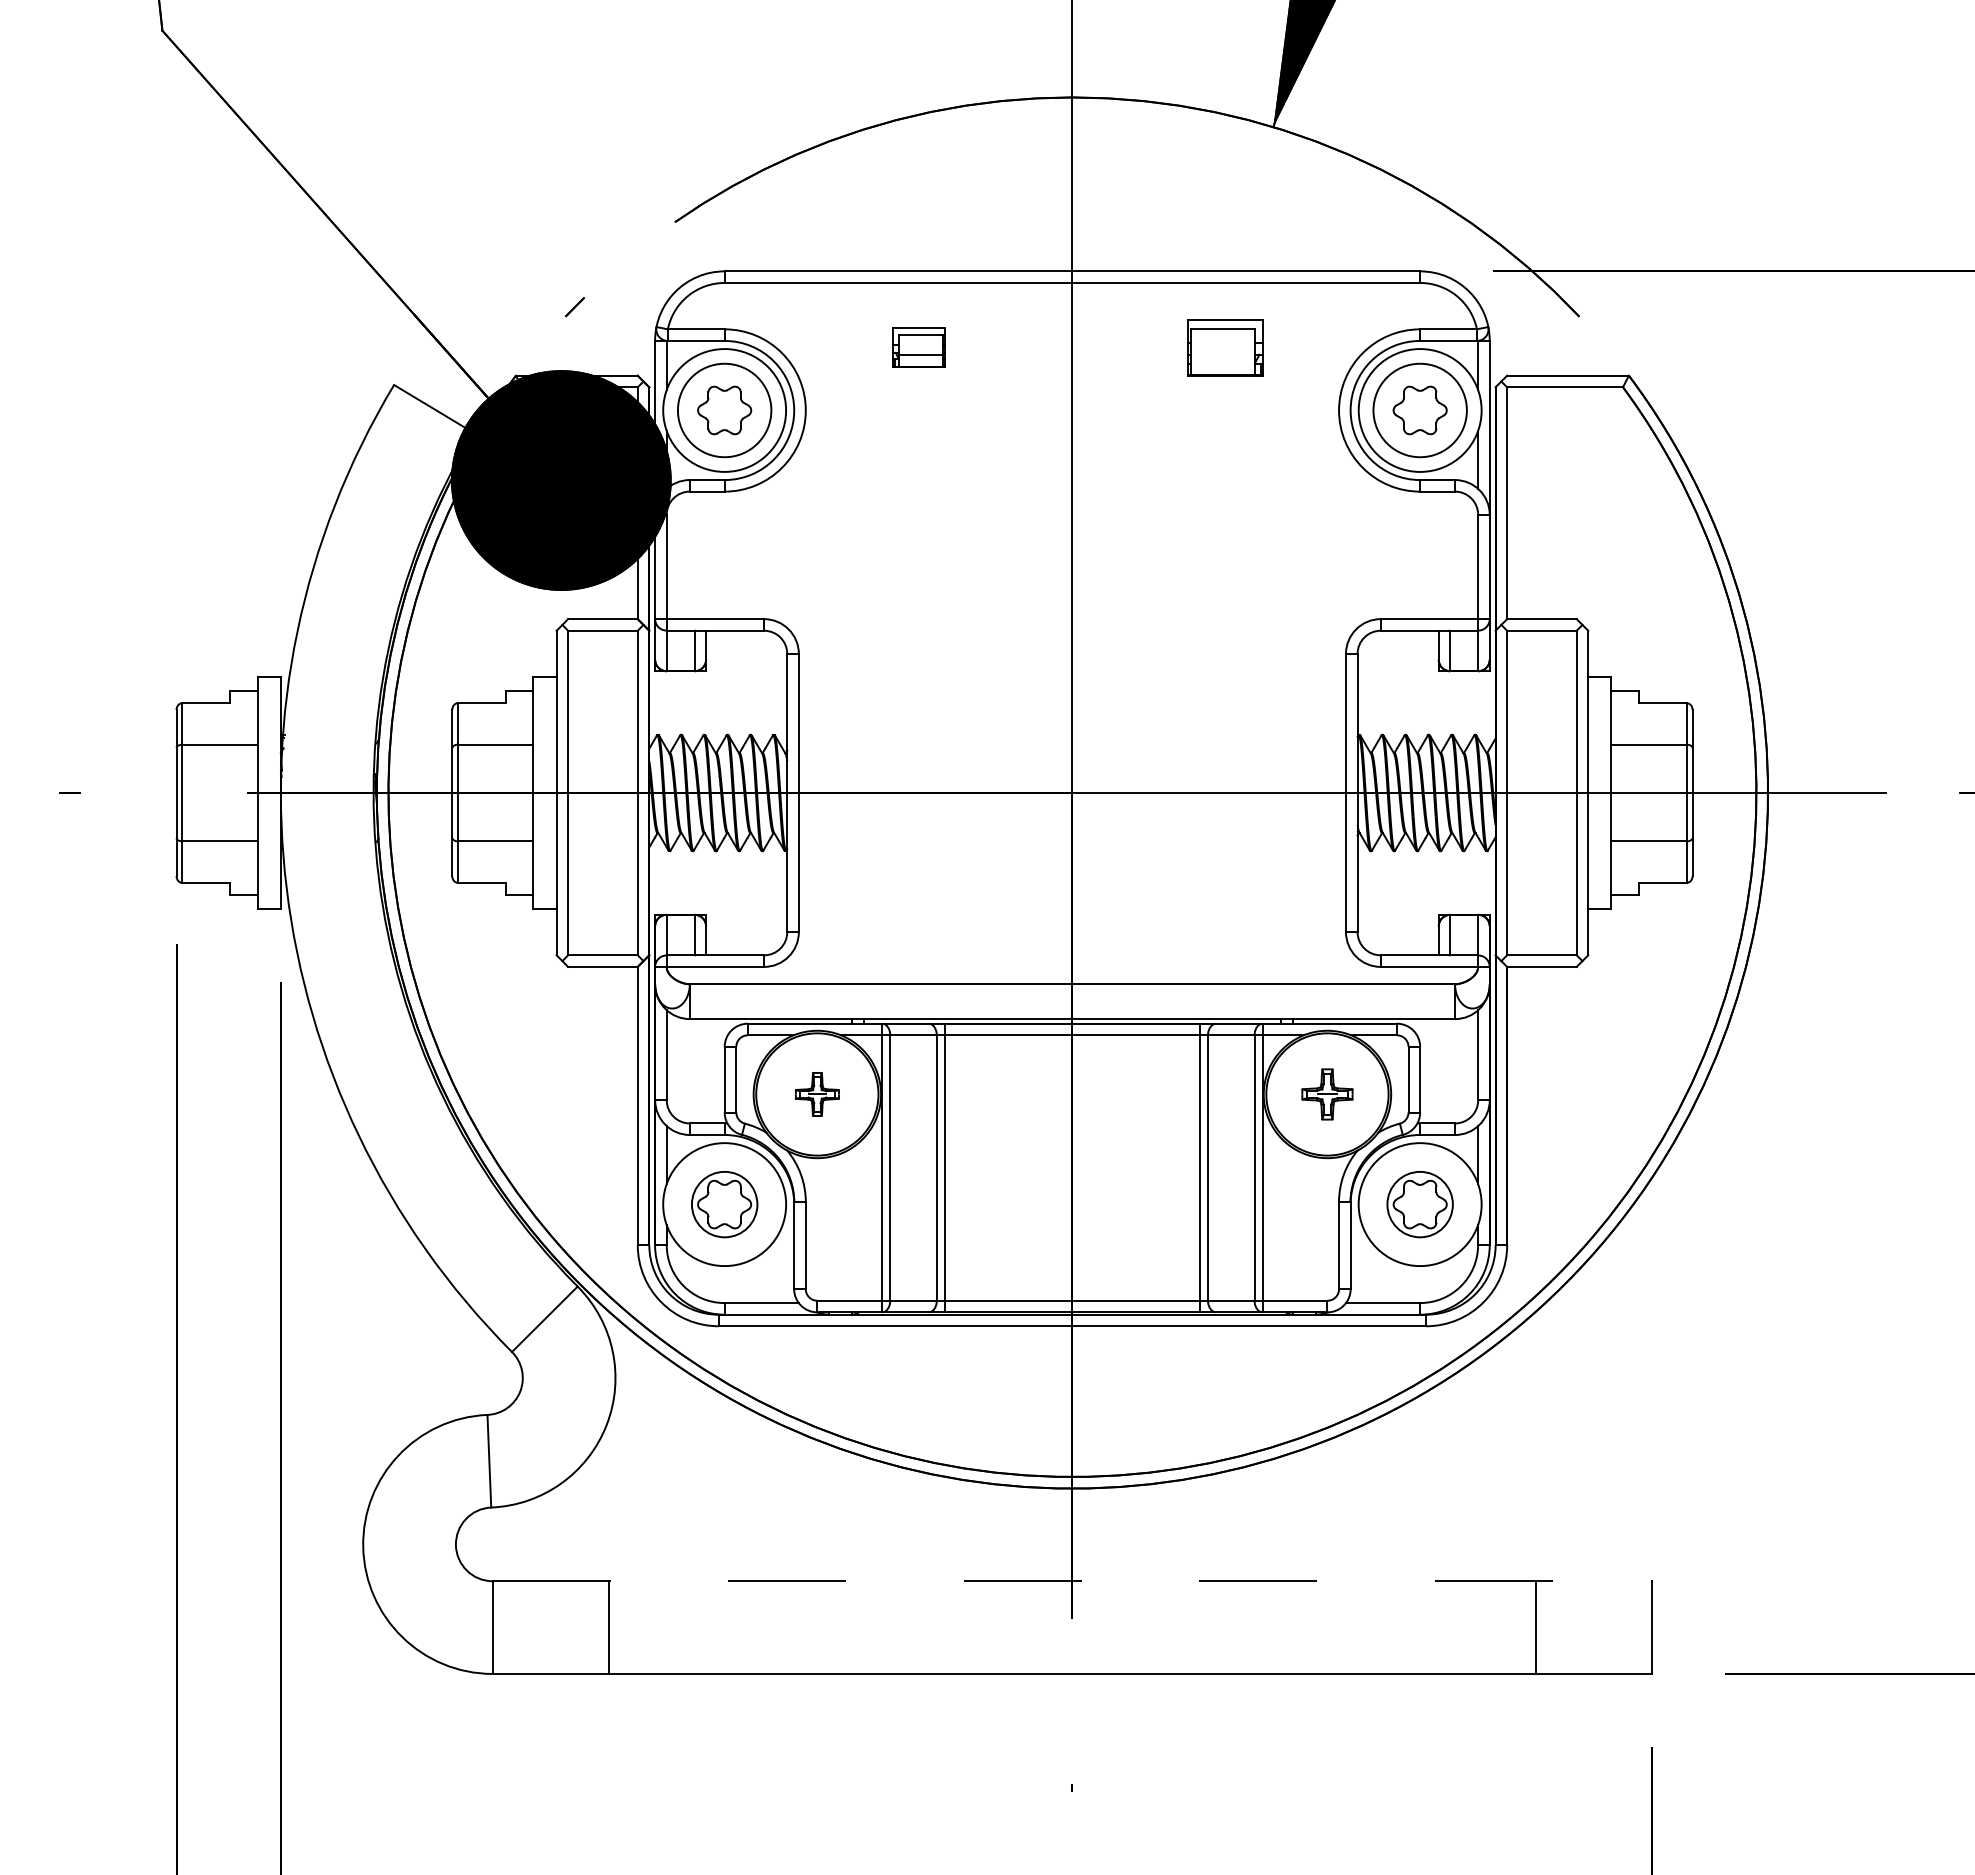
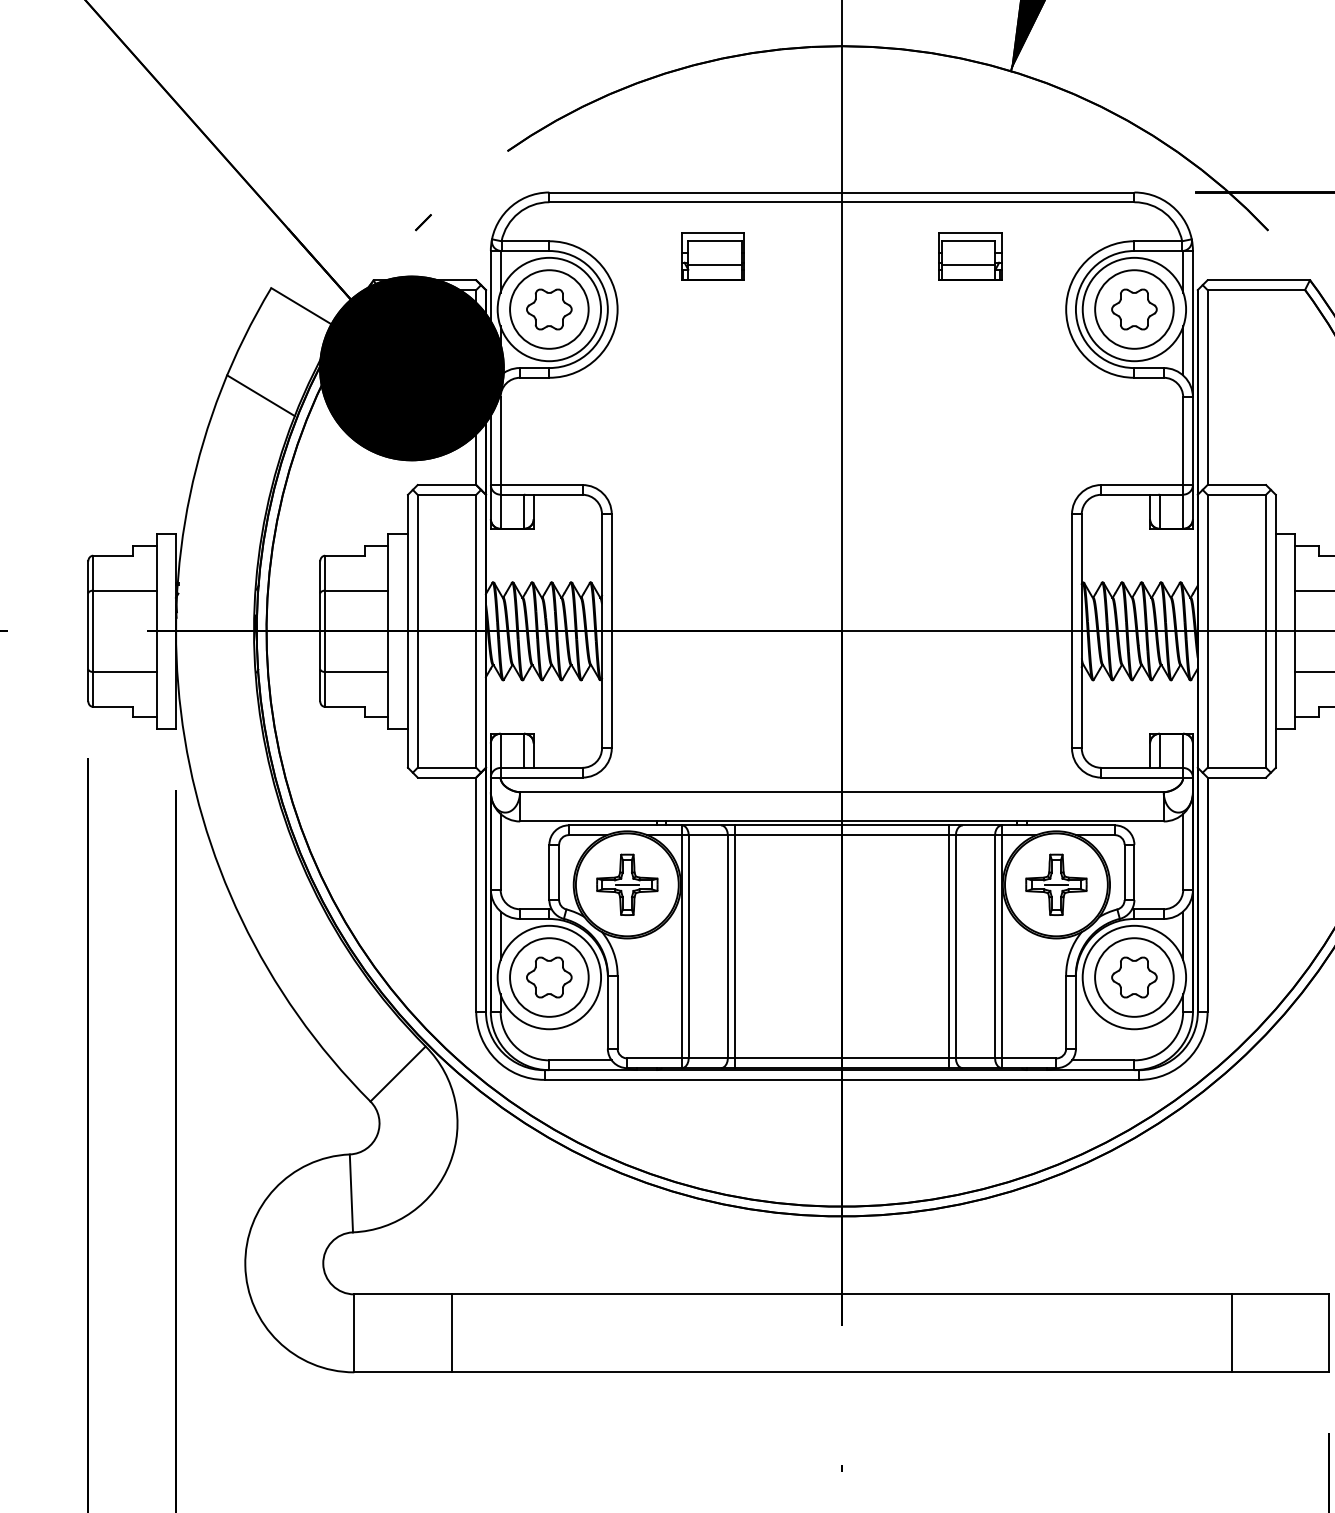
part: (919, 347) -> (713, 256), size x1.43
line: (1223, 357) -> (968, 264), added
line: (381, 512) -> (260, 395), added
part: (817, 1094) -> (627, 884), size x1.67
part: (1327, 1094) -> (1056, 884), size x1.43
circle: (724, 1204) -> (549, 977), size x1.43
circle: (1419, 1204) -> (1133, 977), size x1.43
line: (1072, 1581) -> (841, 1294), dashed -> solid

